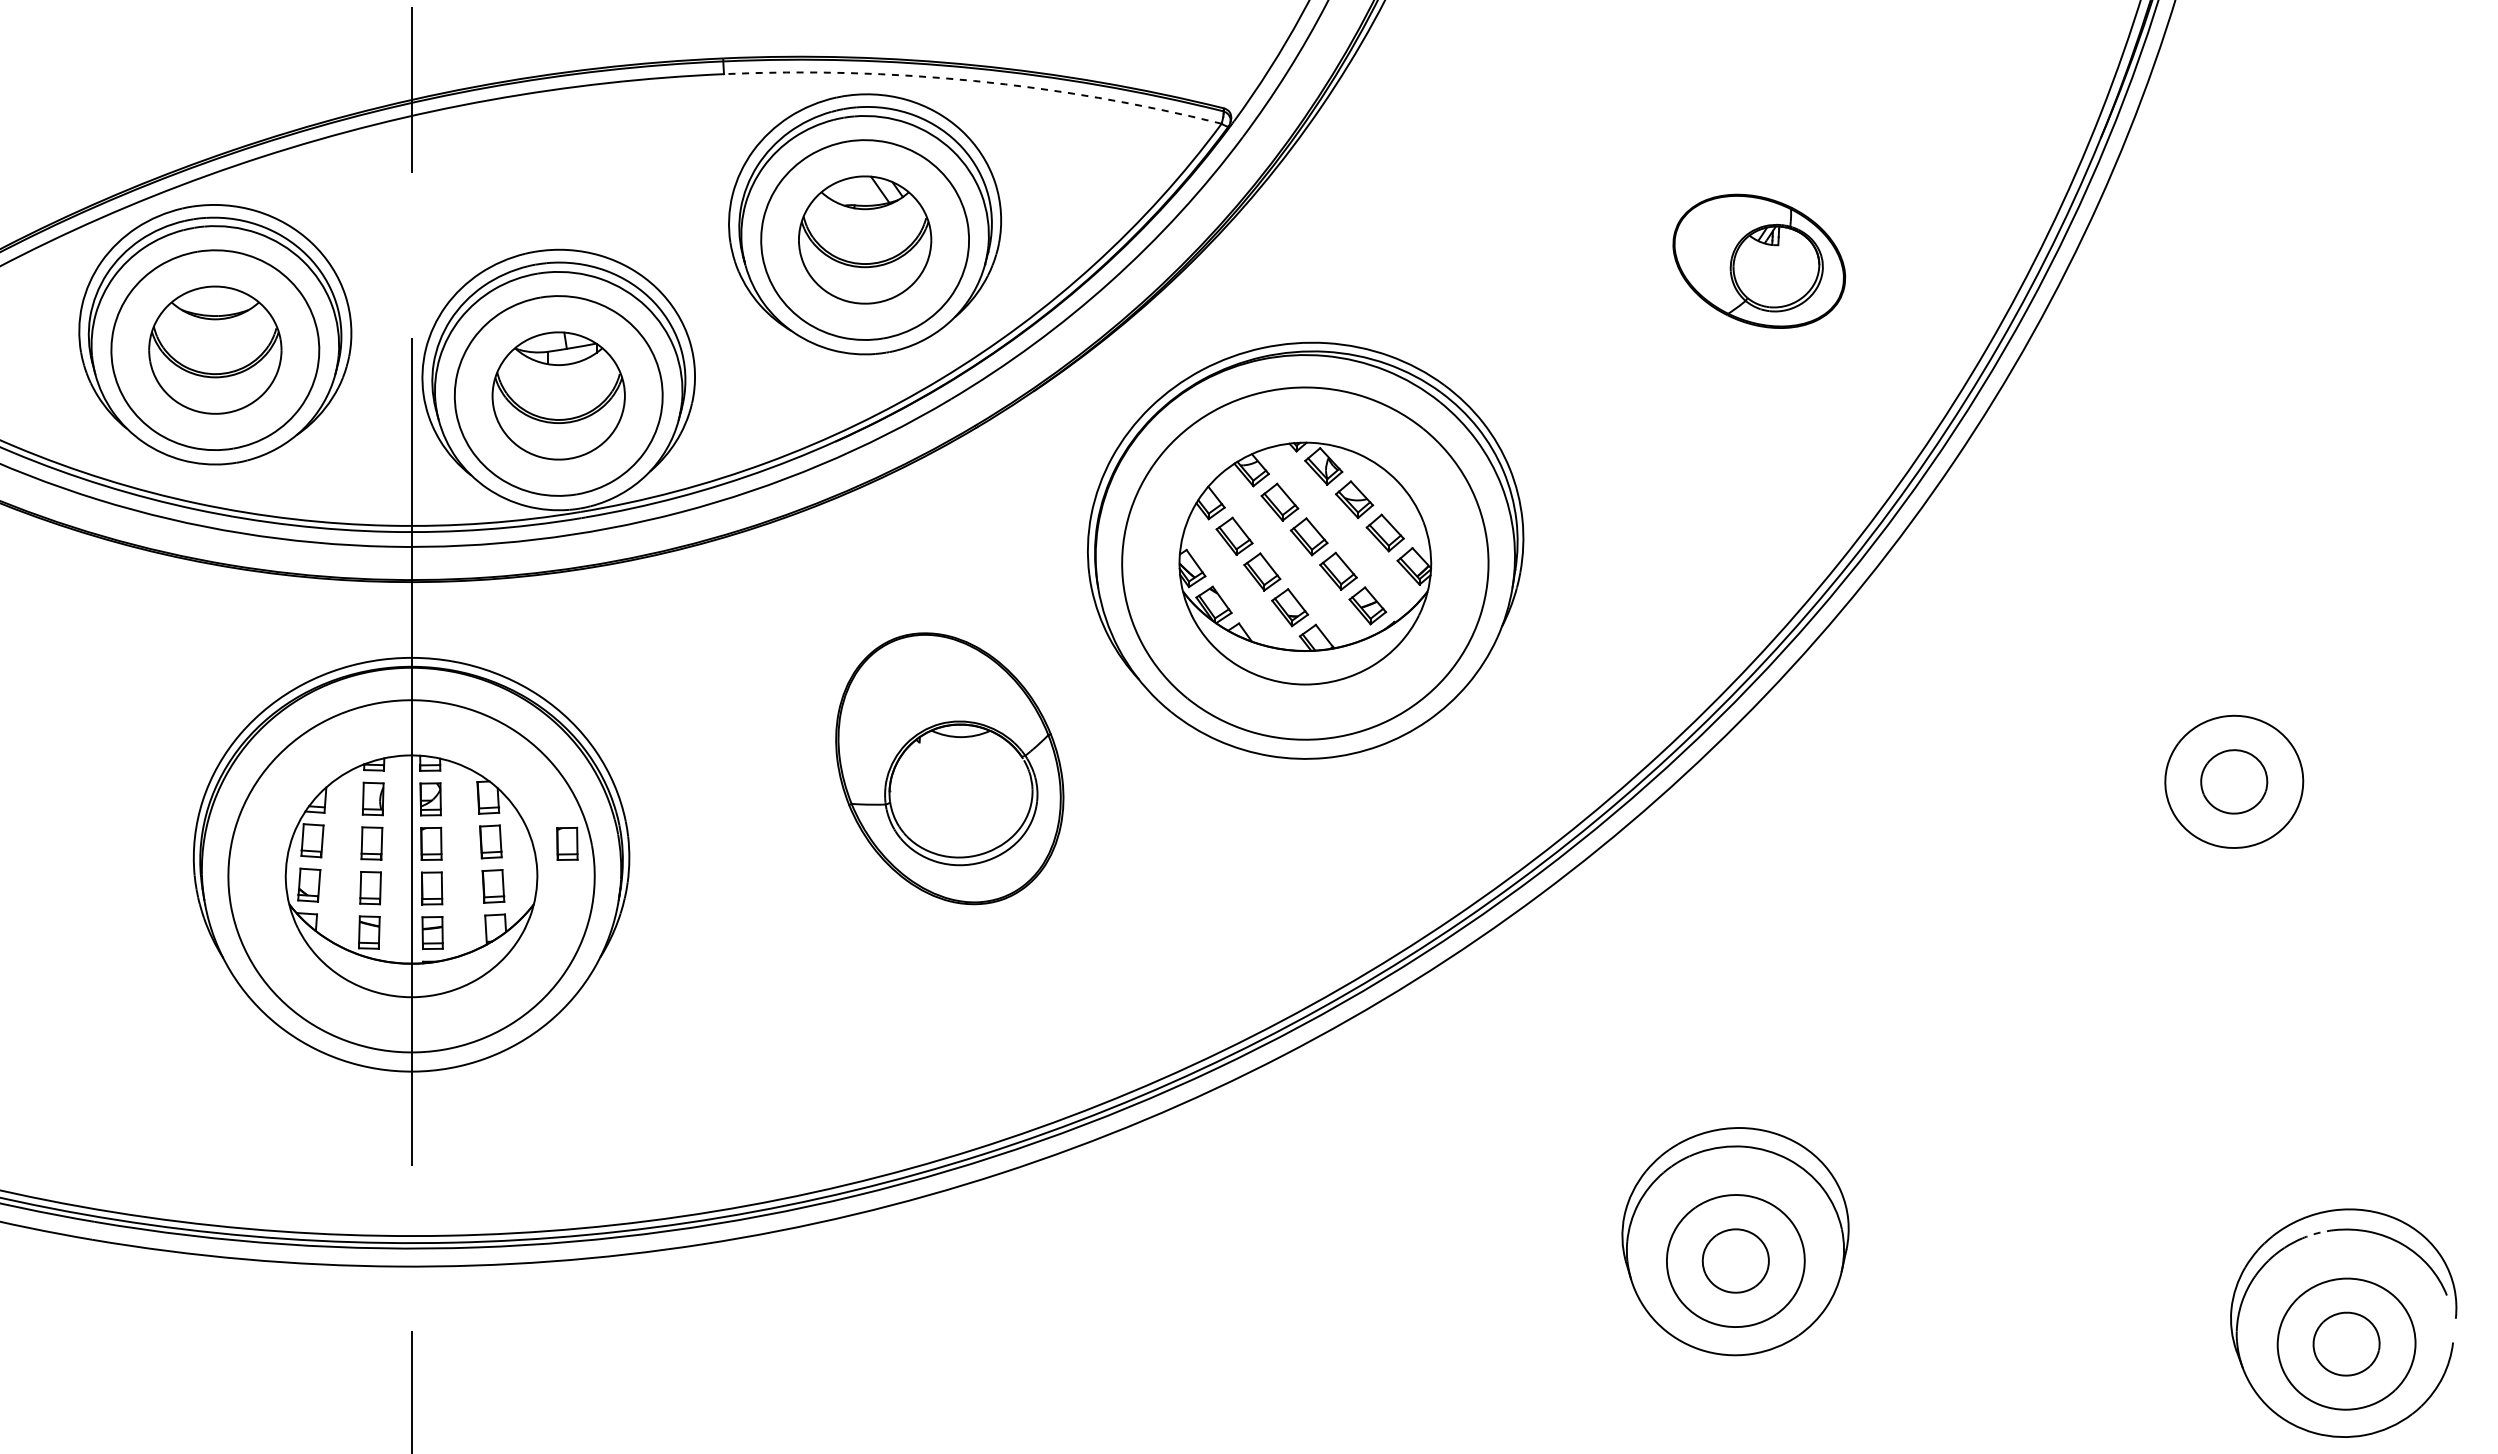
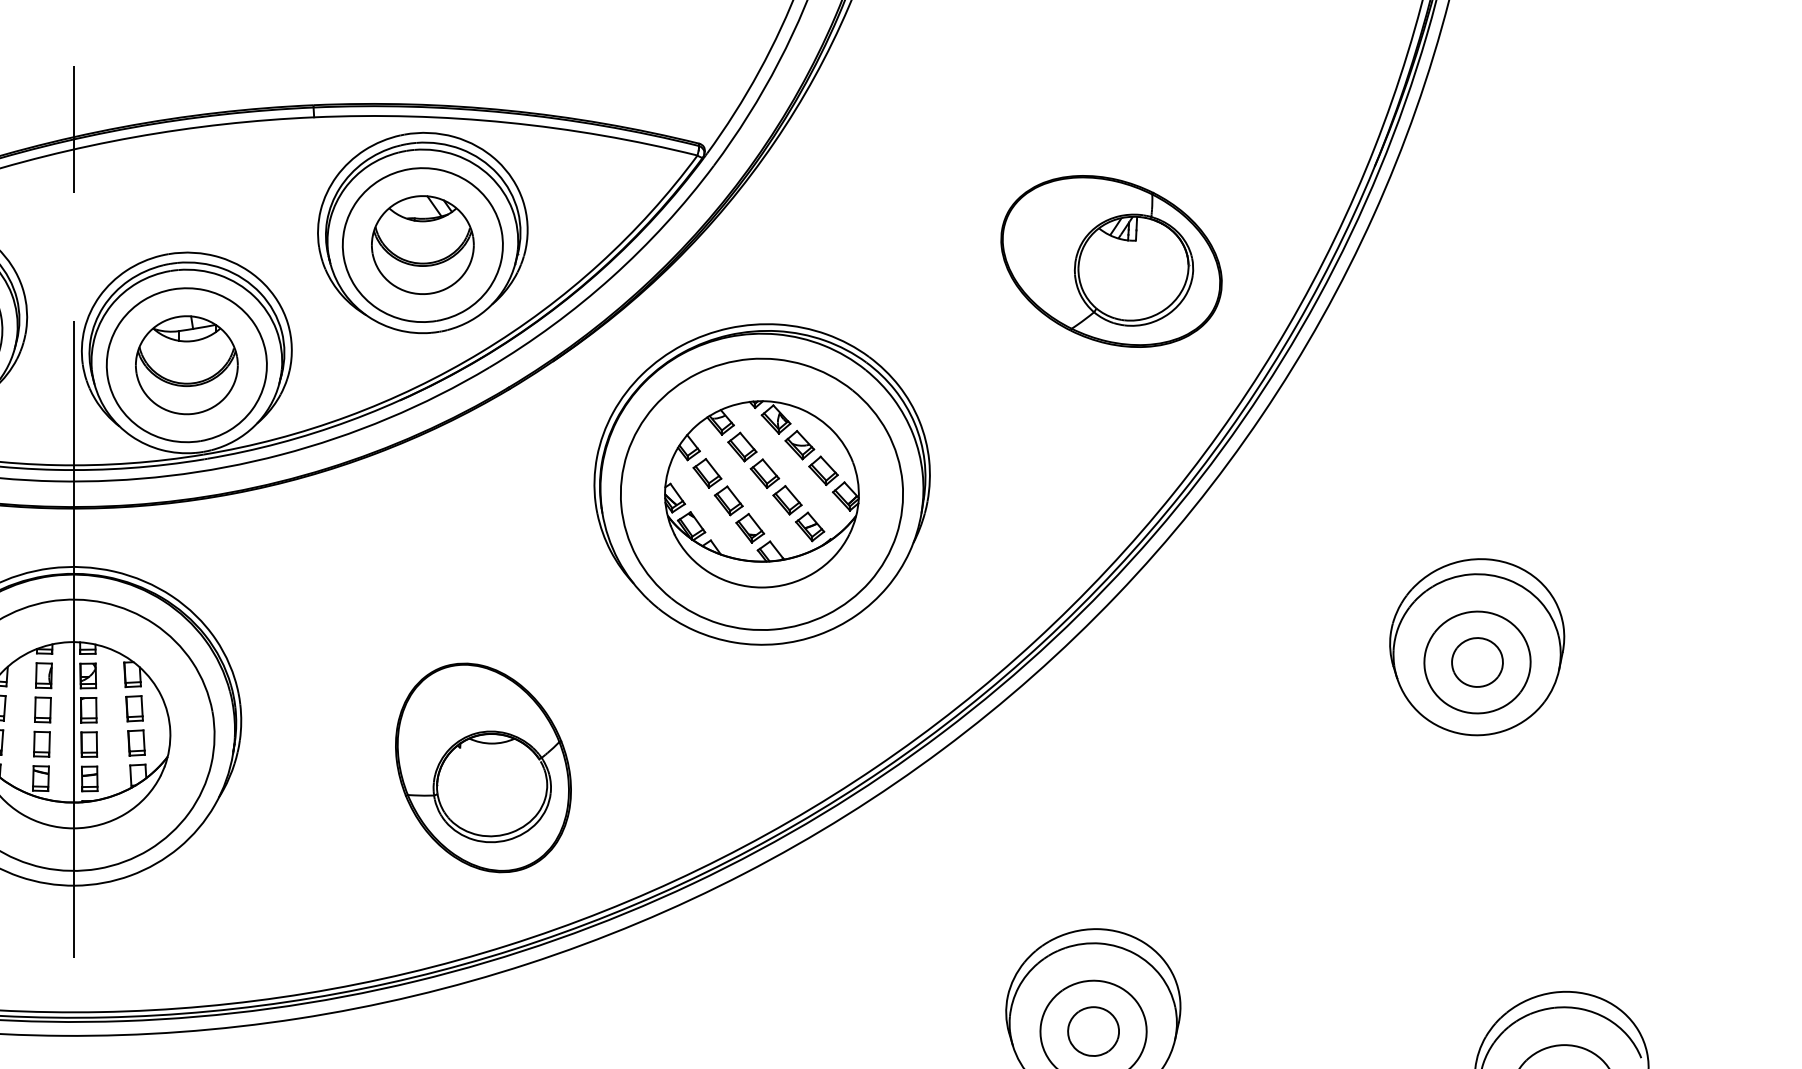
arc: (974, 81) -> (507, 122), dashed -> solid
part: (1759, 261) -> (1111, 261), size x1.67
part: (2233, 761) -> (1476, 646), added
part: (949, 768) -> (483, 767), moved
part: (567, 843) -> (193, 709), removed
arc: (2317, 1233) -> (1541, 1010), dashed -> solid

